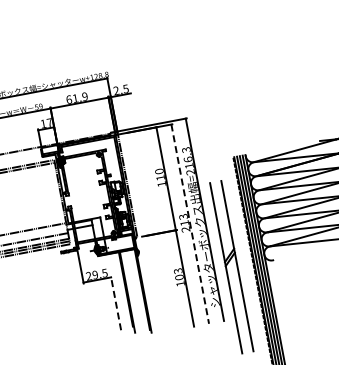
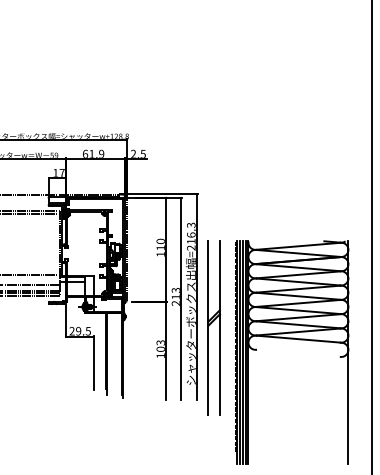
line: (190, 224) -> (181, 299), dashed -> solid
part: (231, 266) -> (213, 327), moved
line: (115, 302) -> (93, 362), dashed -> solid

